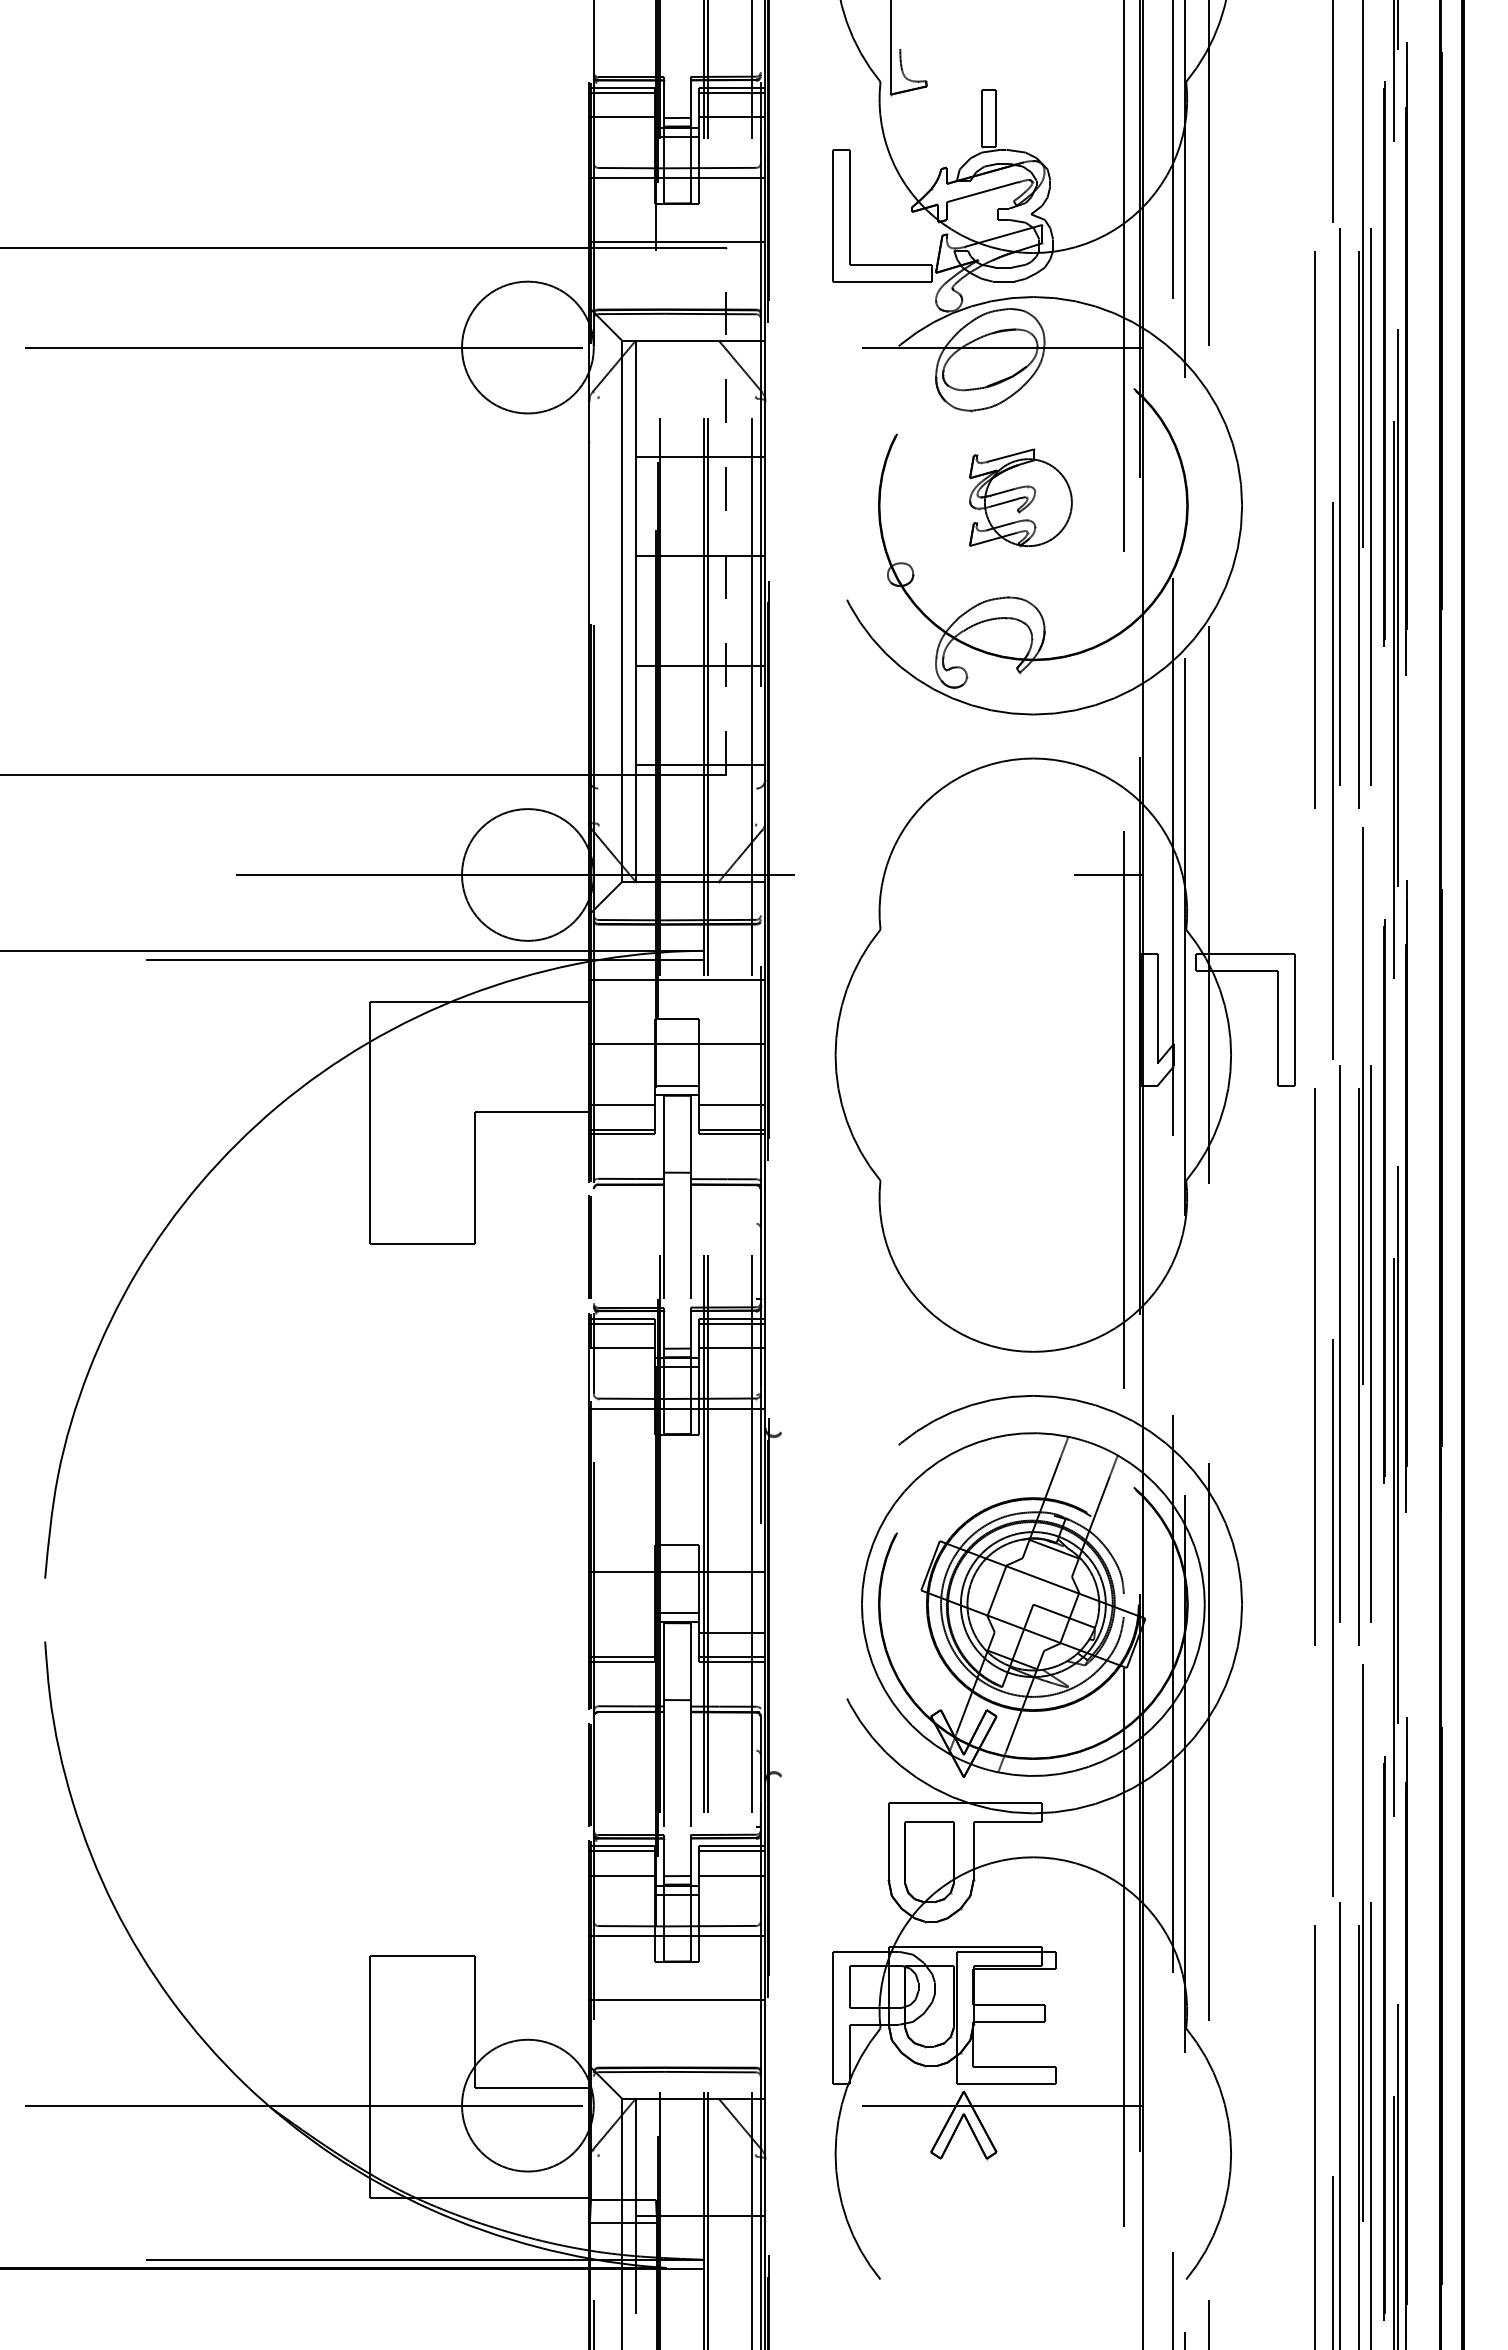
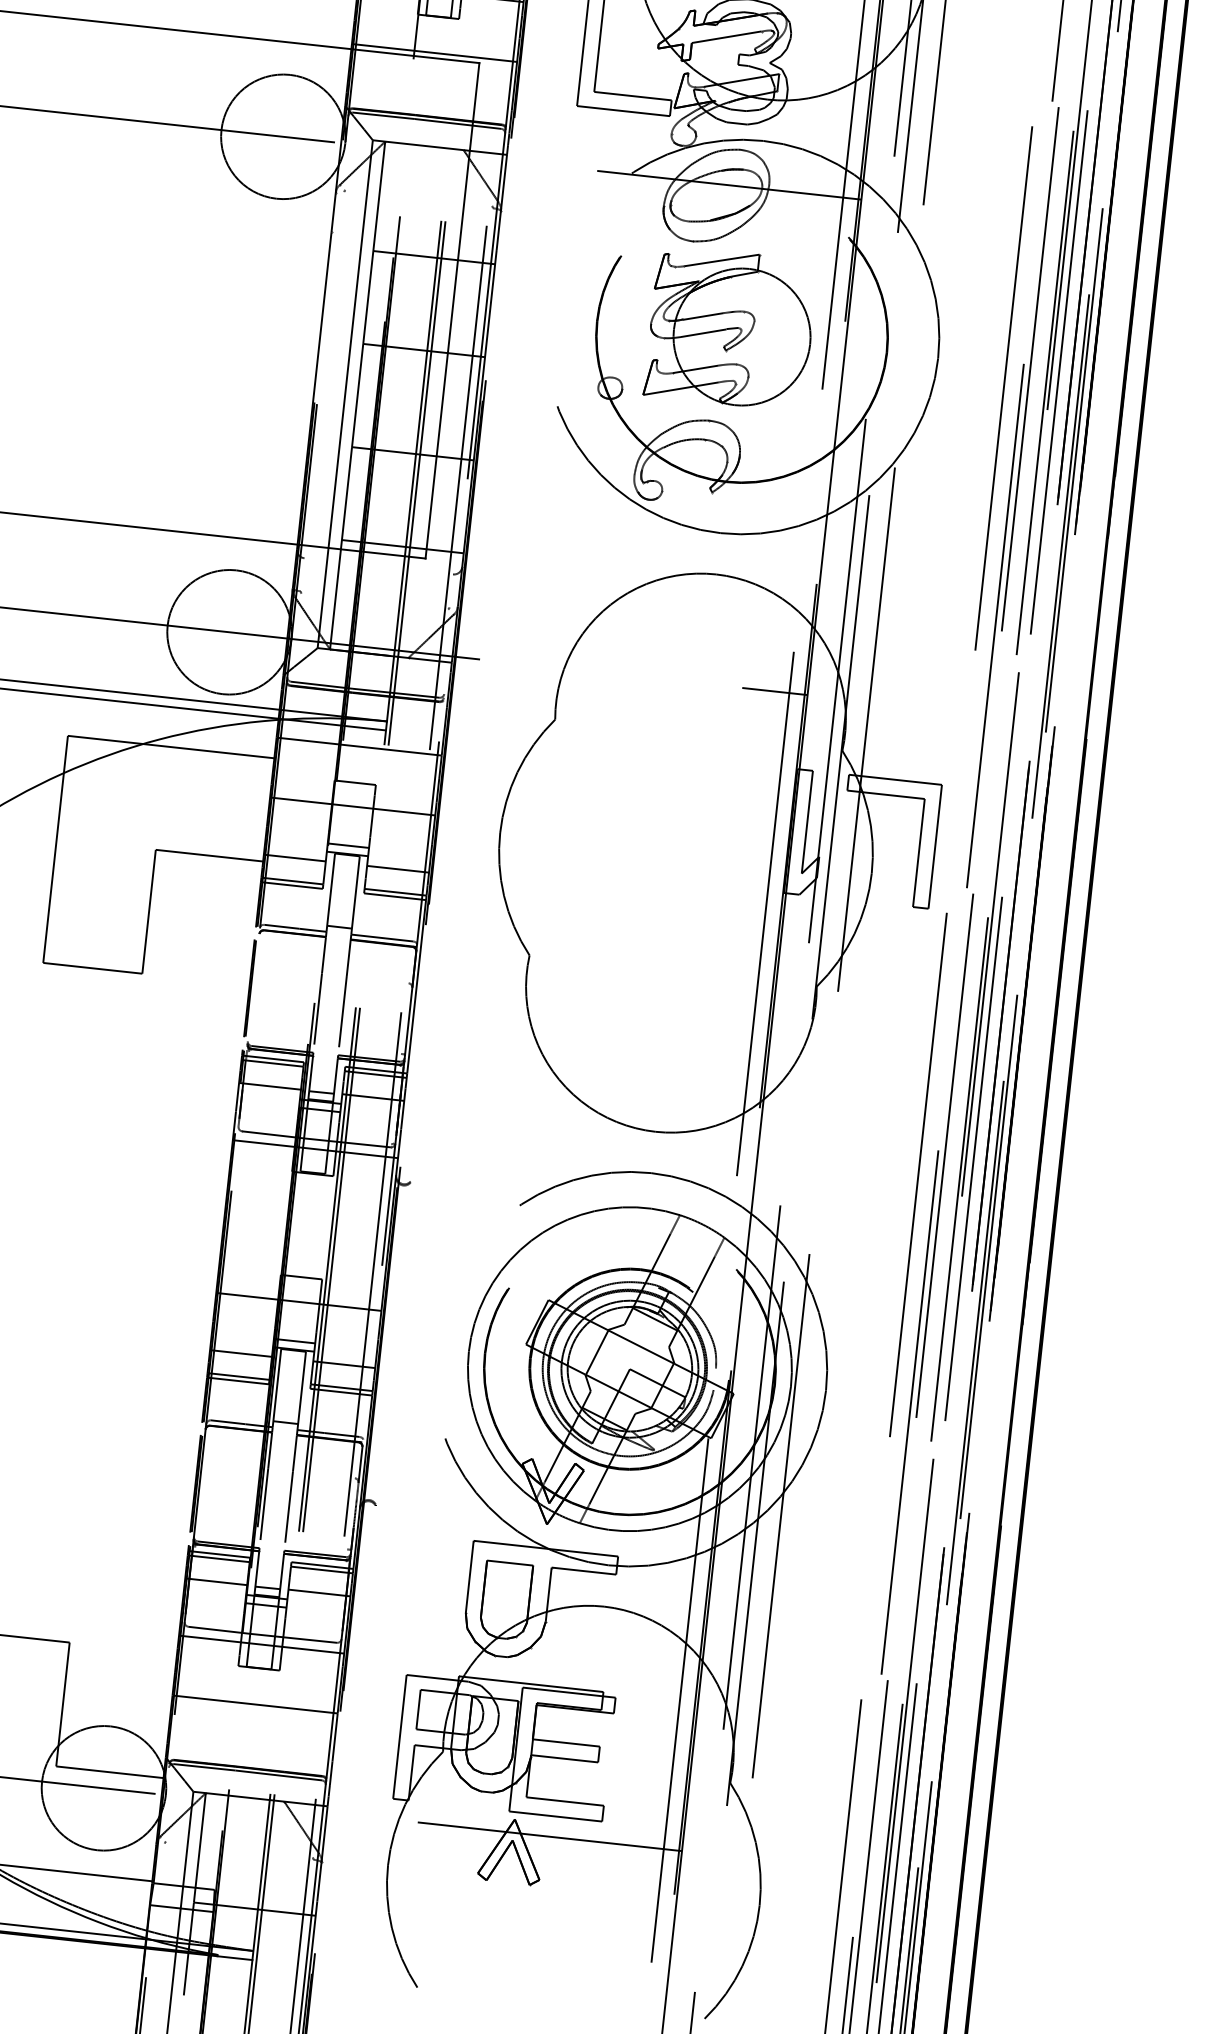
part: (1020, 497) -> (730, 327), size x1.67
line: (725, 511) -> (452, 310), dashed -> solid
line: (622, 1632) -> (241, 1353), added

